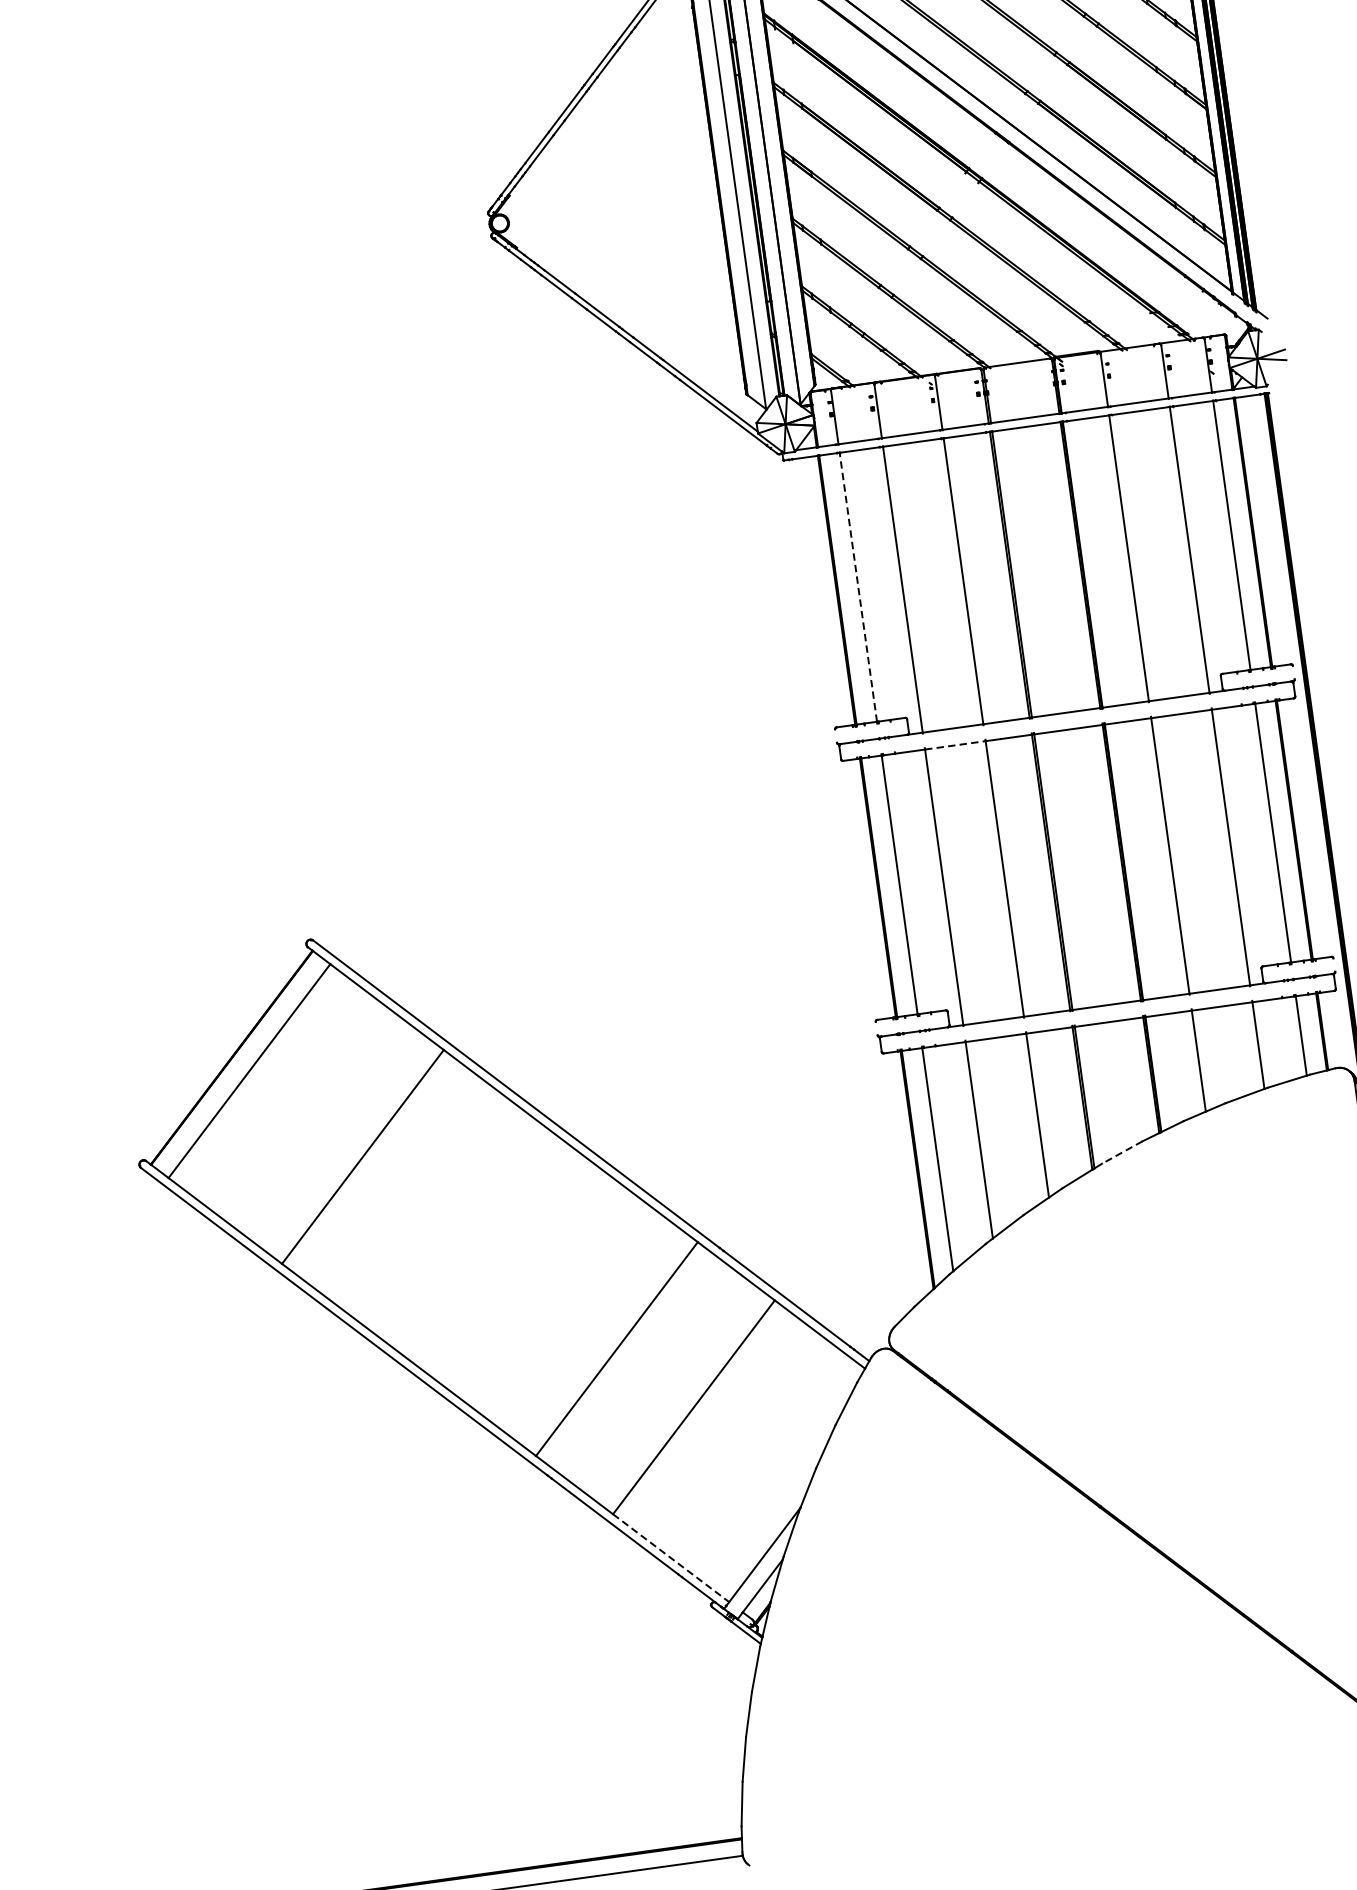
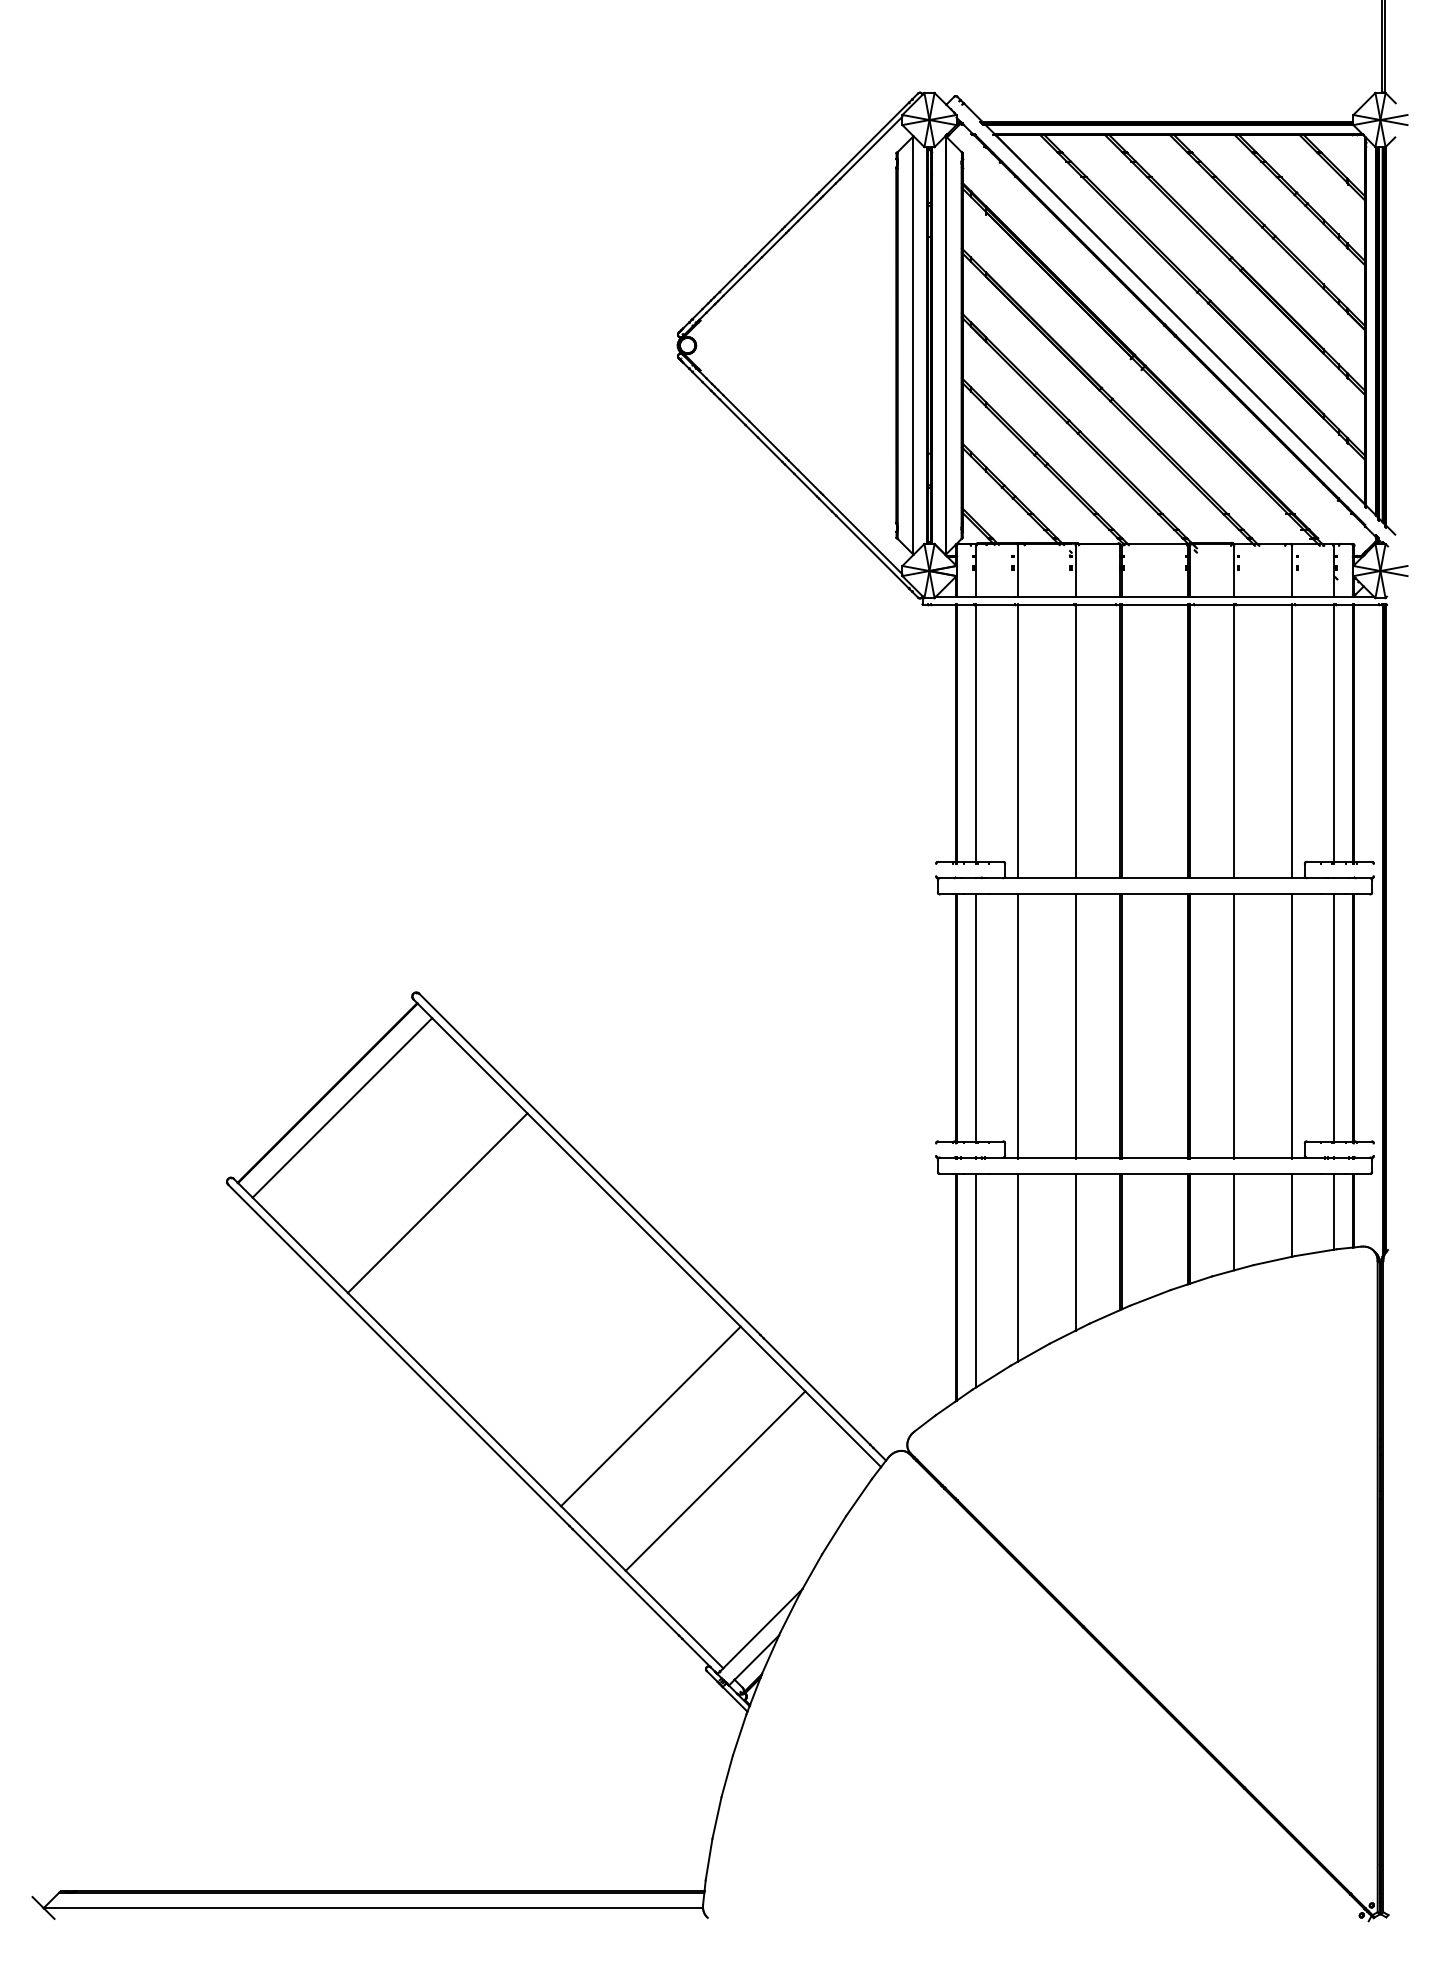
line: (858, 587) -> (976, 733), dashed -> solid
line: (954, 745) -> (1046, 894), dashed -> solid
line: (1122, 1152) -> (1150, 1297), dashed -> solid
line: (671, 1558) -> (674, 1619), dashed -> solid

